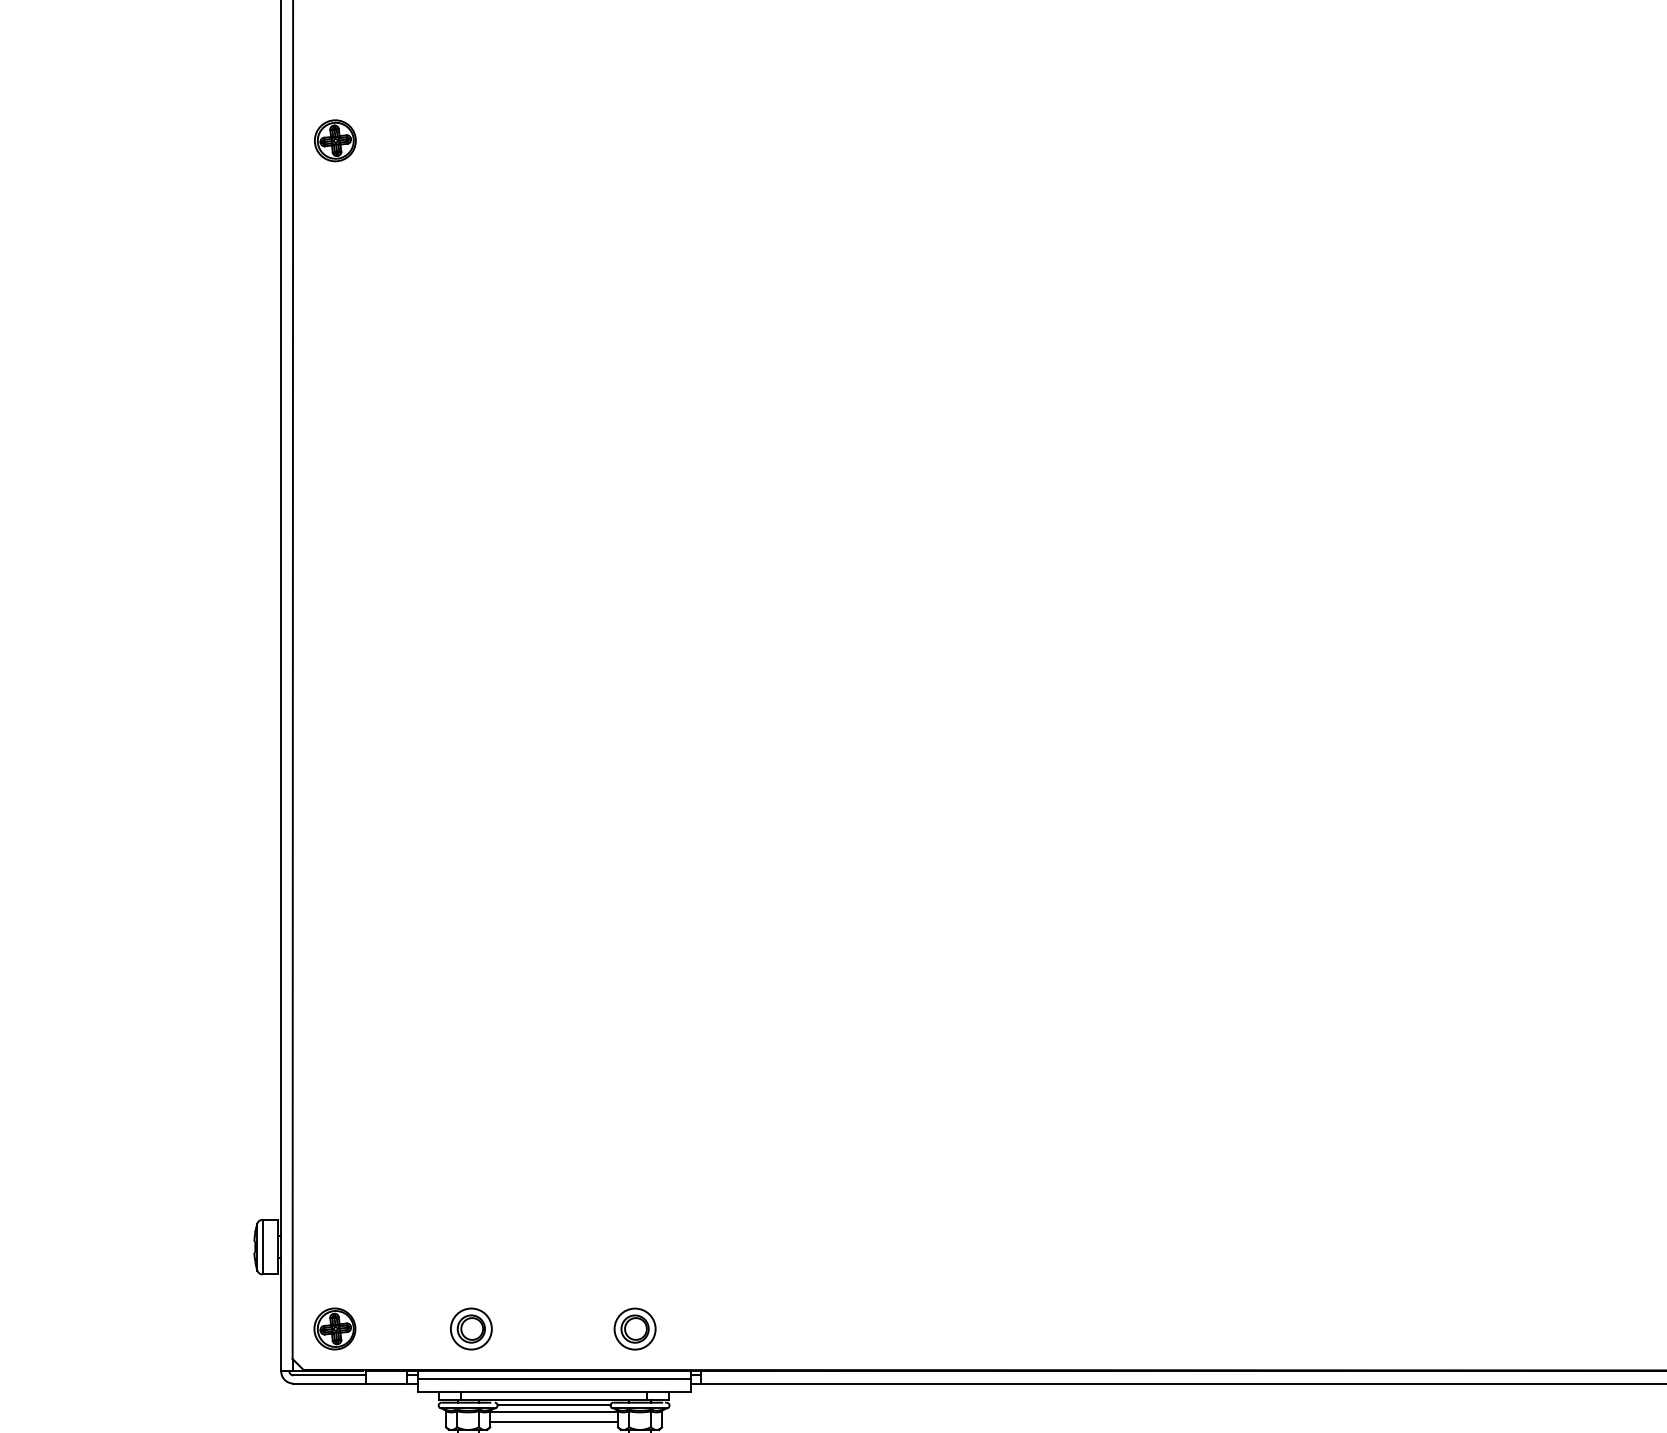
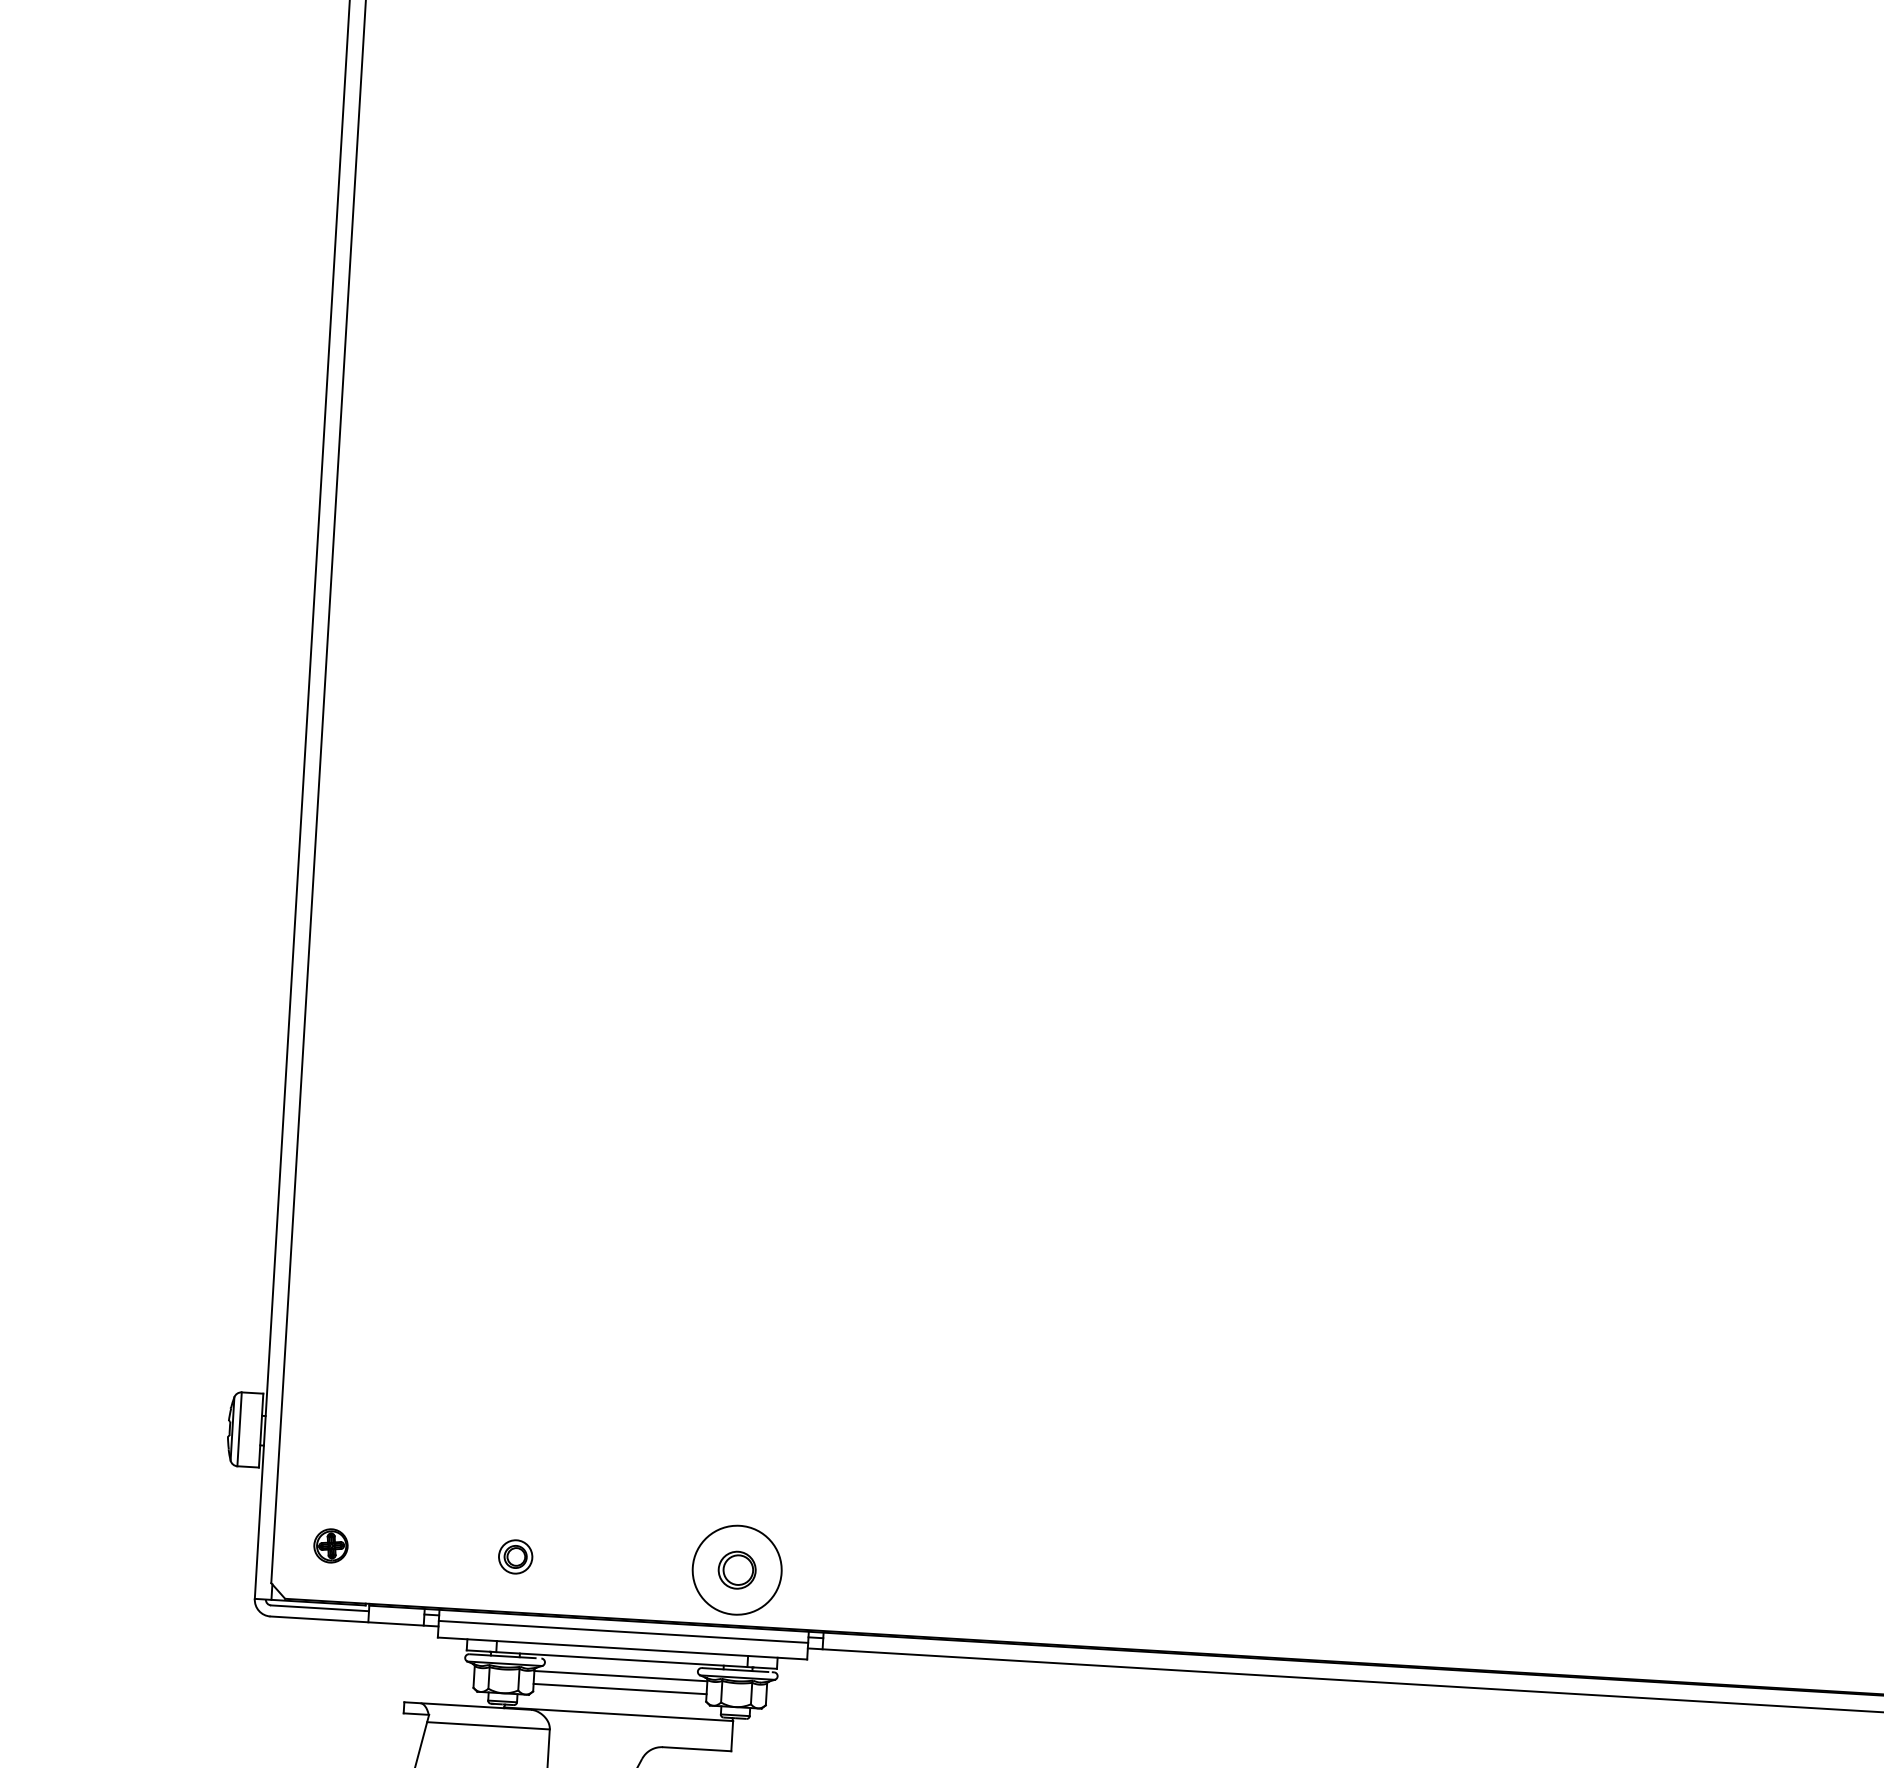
part: (334, 1328) -> (330, 1545), size x0.6
part: (471, 1328) -> (515, 1556), size x0.6
circle: (634, 1328) -> (736, 1569), size x1.6
line: (553, 1405) -> (620, 1667), removed

